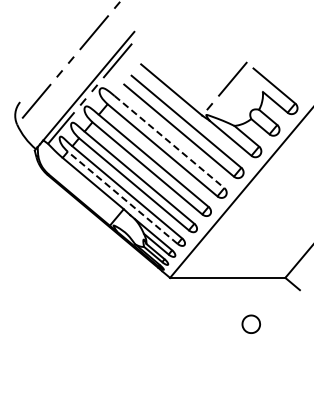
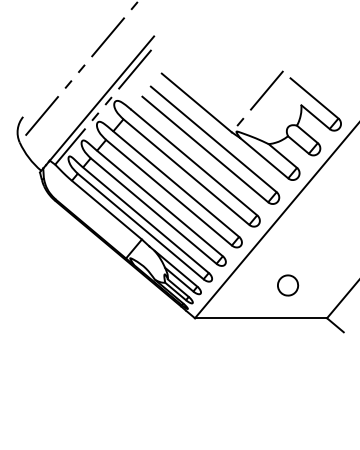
line: (169, 142) -> (194, 163), dashed -> solid
line: (122, 197) -> (140, 226), dashed -> solid
part: (250, 323) -> (287, 284), moved

